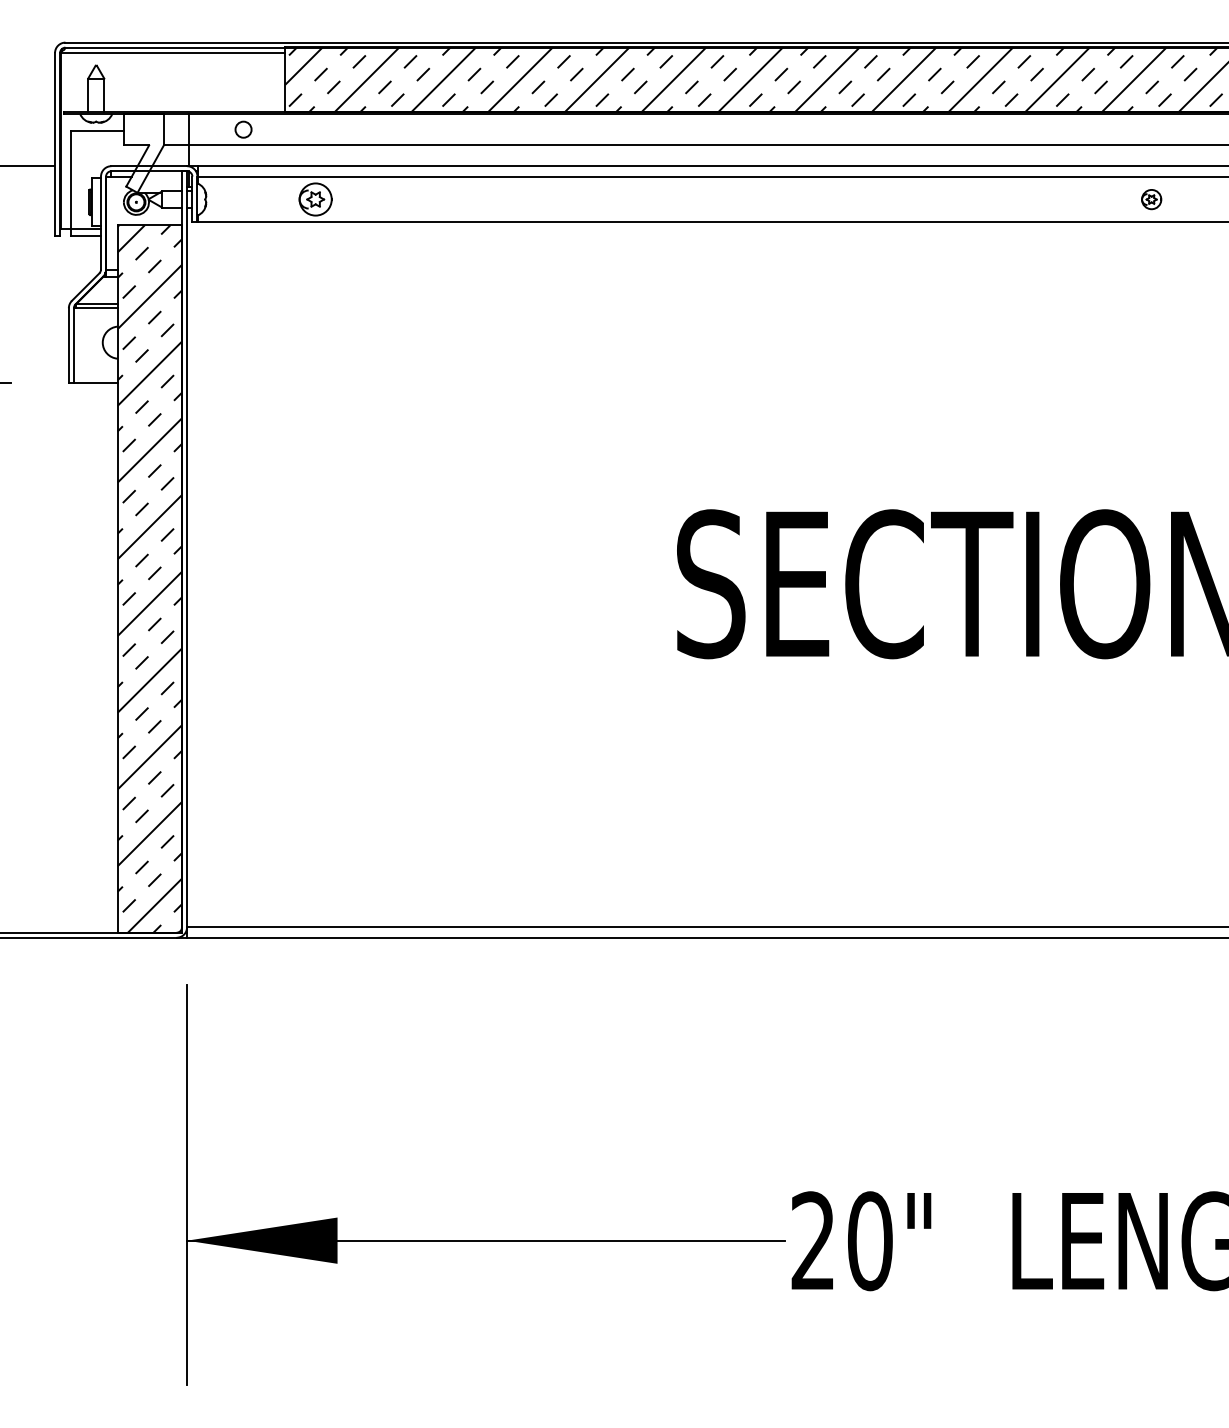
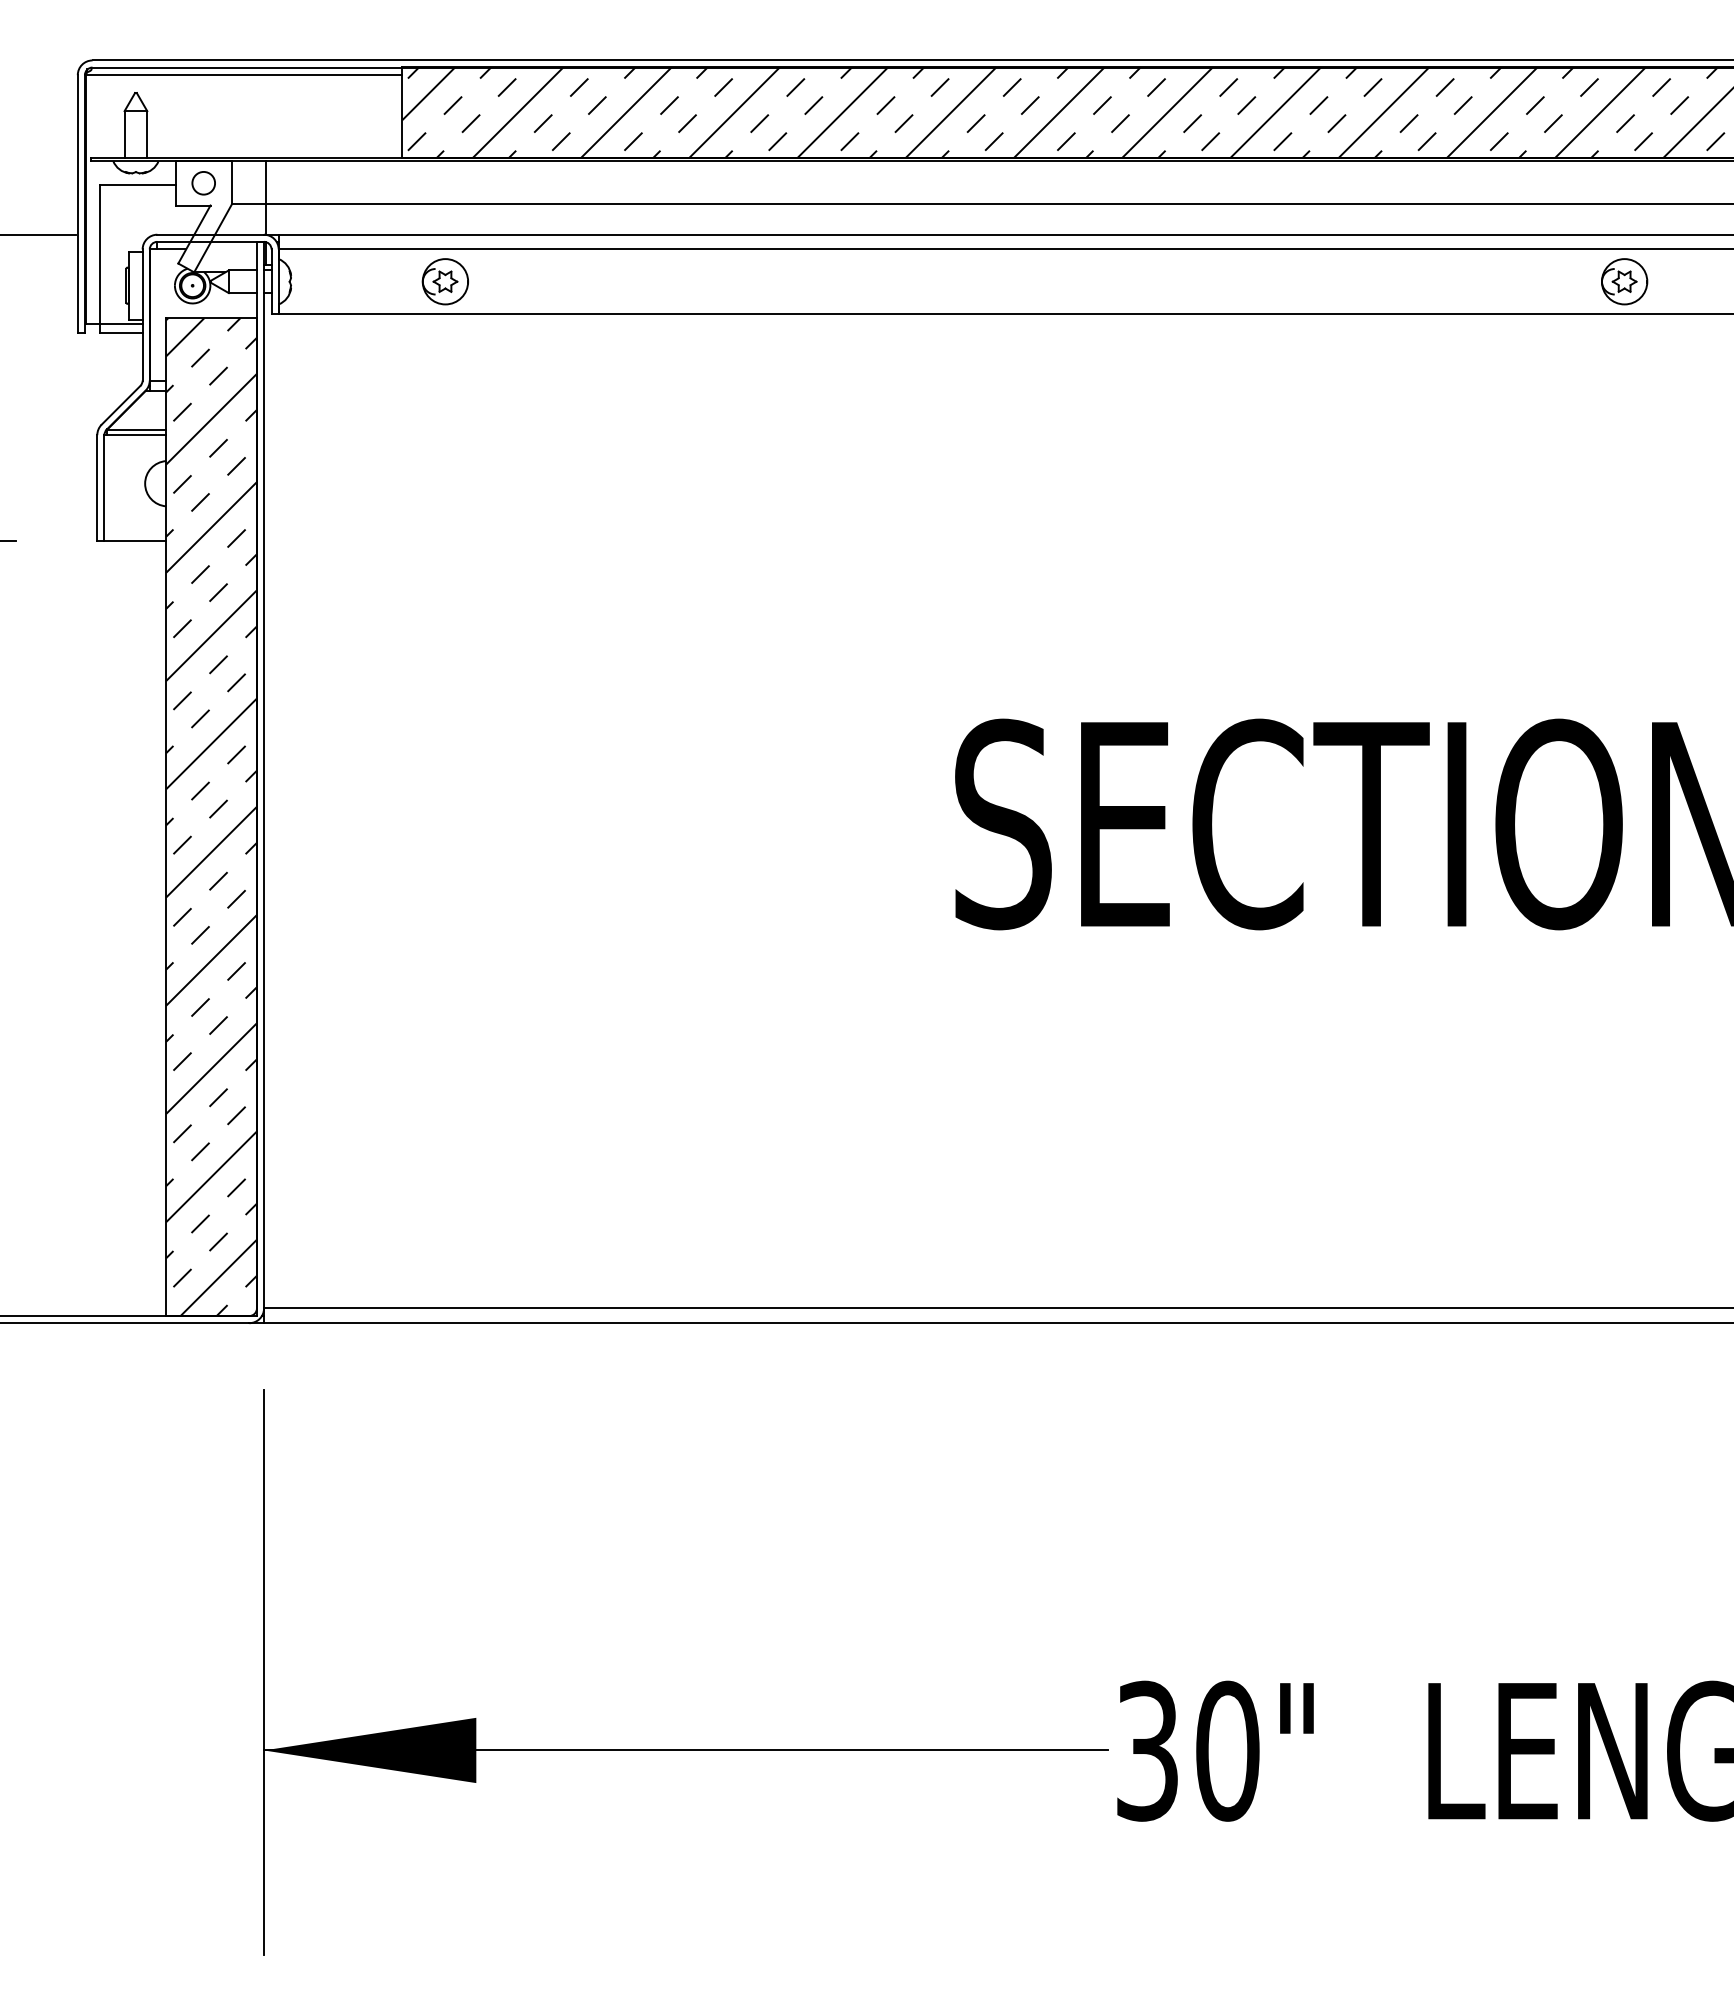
circle: (243, 129) -> (203, 183), moved
part: (1151, 199) -> (1624, 281), size x1.67
text: (813, 1240) -> (1147, 1750), 20" -> 30"

